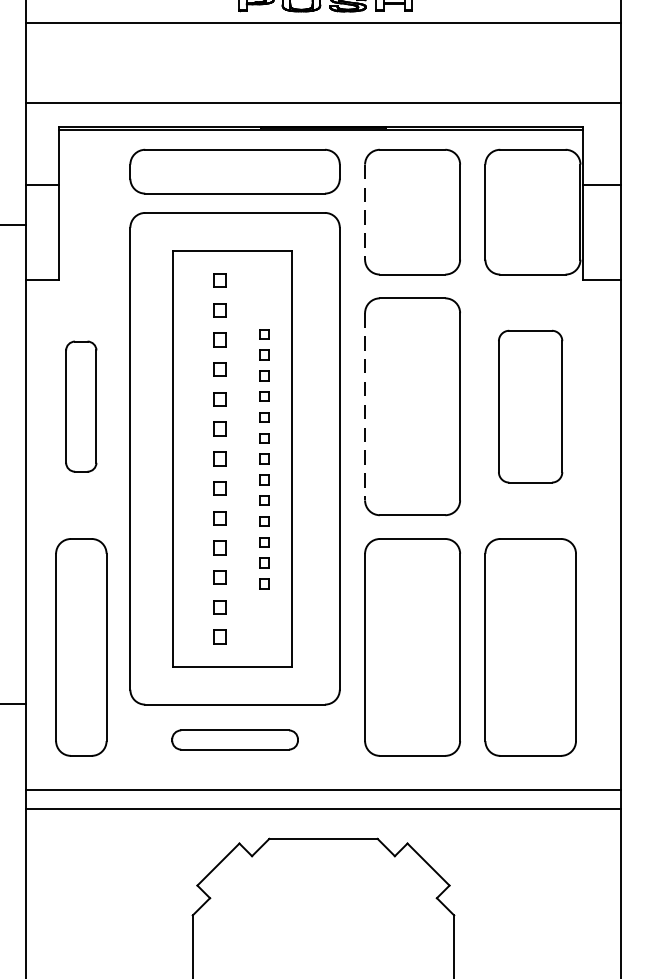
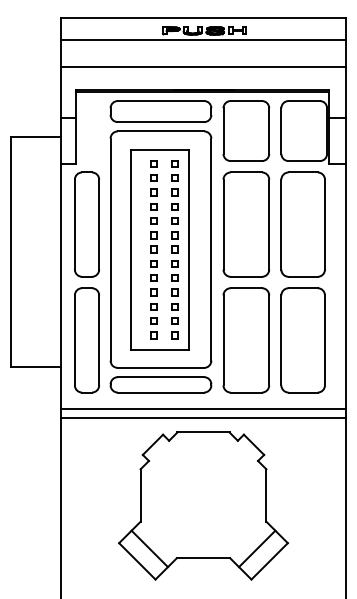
line: (323, 102) -> (203, 66), moved
line: (365, 213) -> (223, 131), dashed -> solid
part: (80, 406) -> (86, 224), size x1.67
part: (529, 406) -> (302, 224), size x1.43
line: (365, 408) -> (223, 225), dashed -> solid
part: (263, 458) -> (174, 249), size x1.43
part: (234, 739) -> (160, 384), size x1.67

